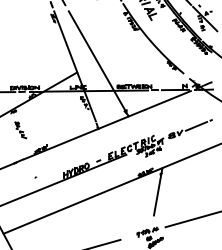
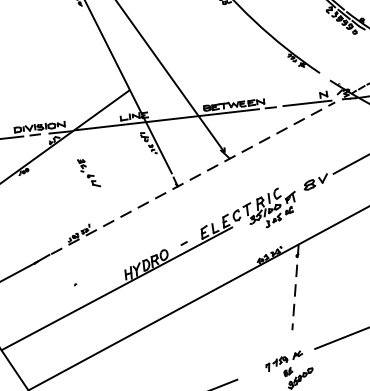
line: (107, 125) -> (193, 178), solid -> dashed
part: (20, 130) -> (88, 173), moved
line: (158, 191) -> (296, 286), solid -> dashed

